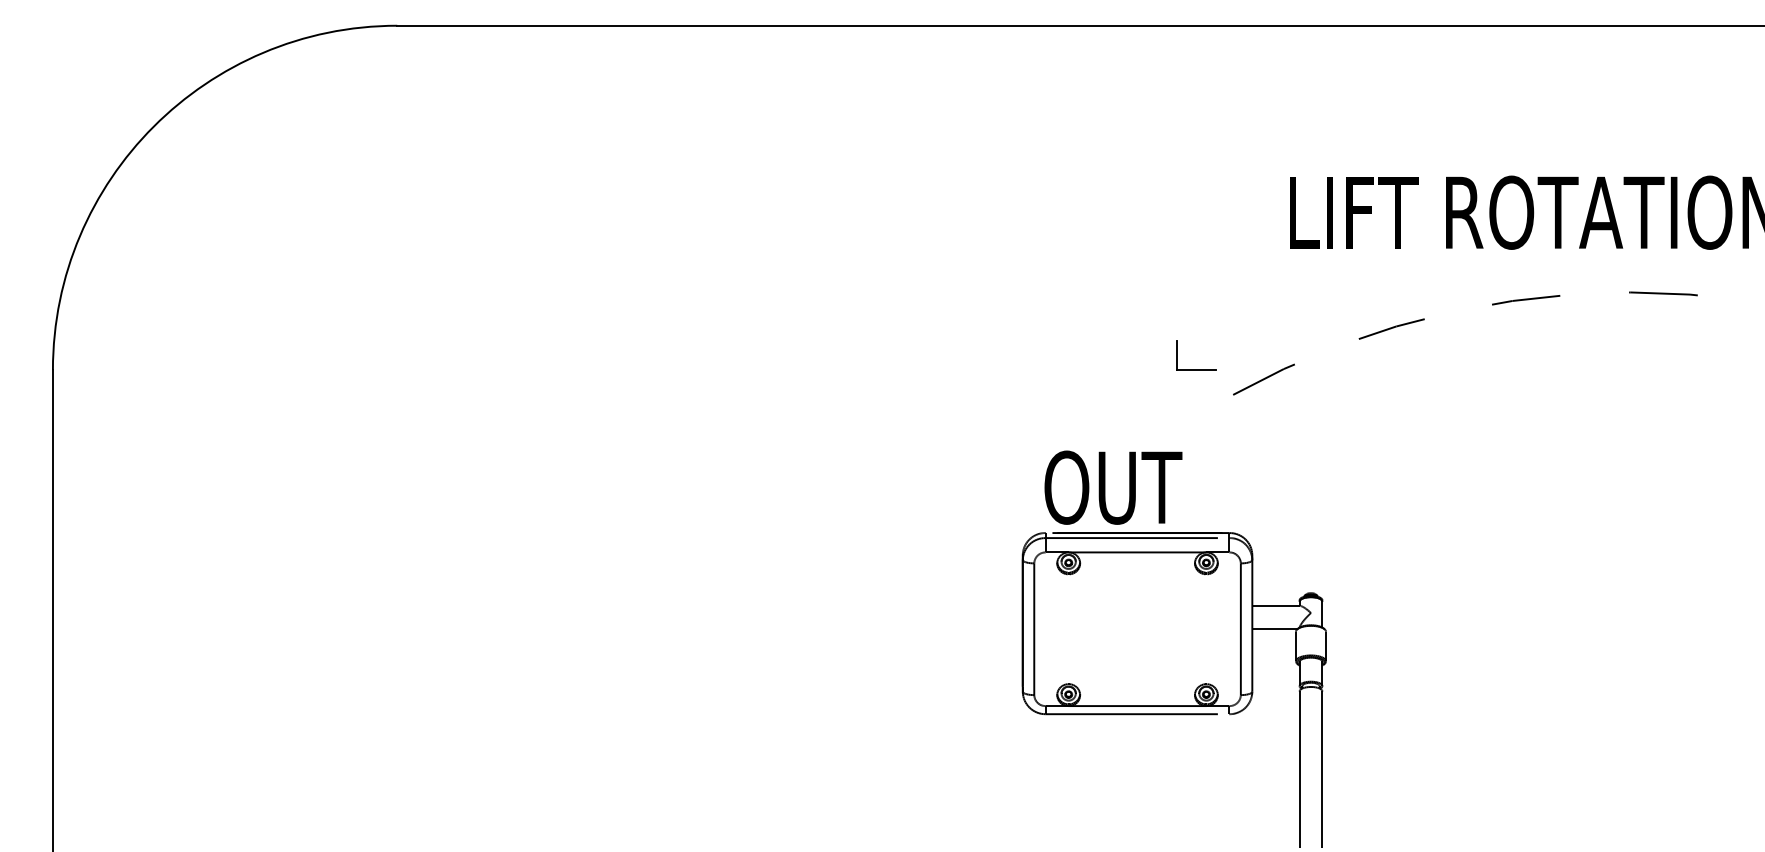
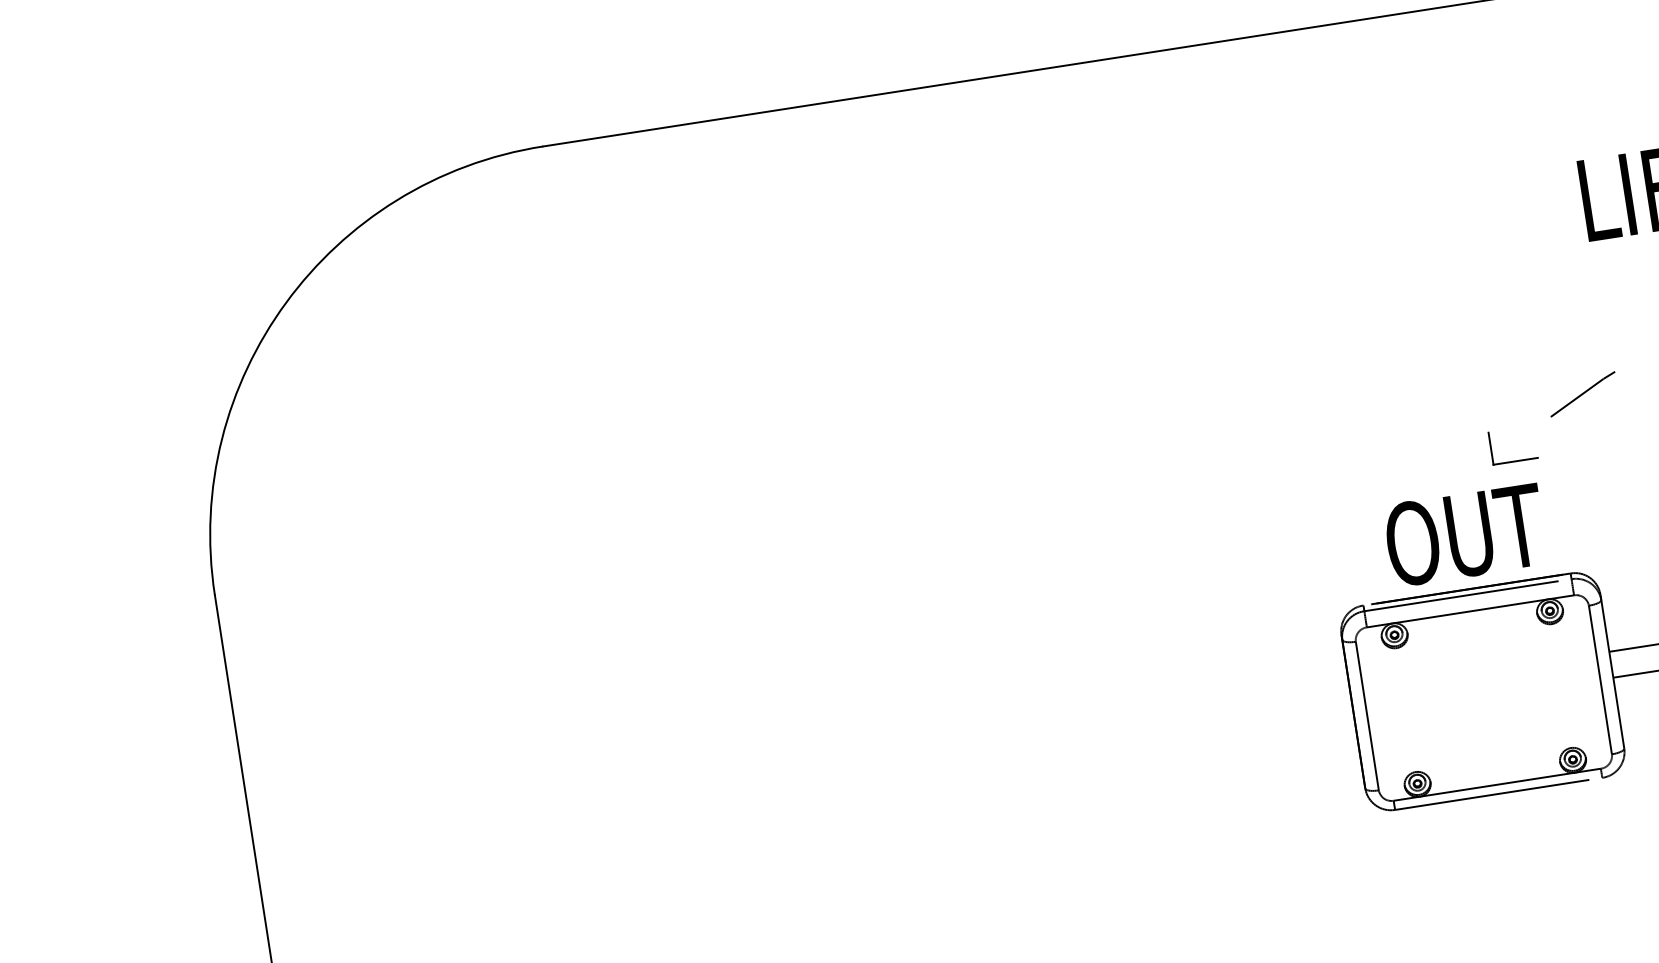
part: (1196, 369) -> (1515, 461), moved
text: (1113, 487) -> (1465, 534), moved

